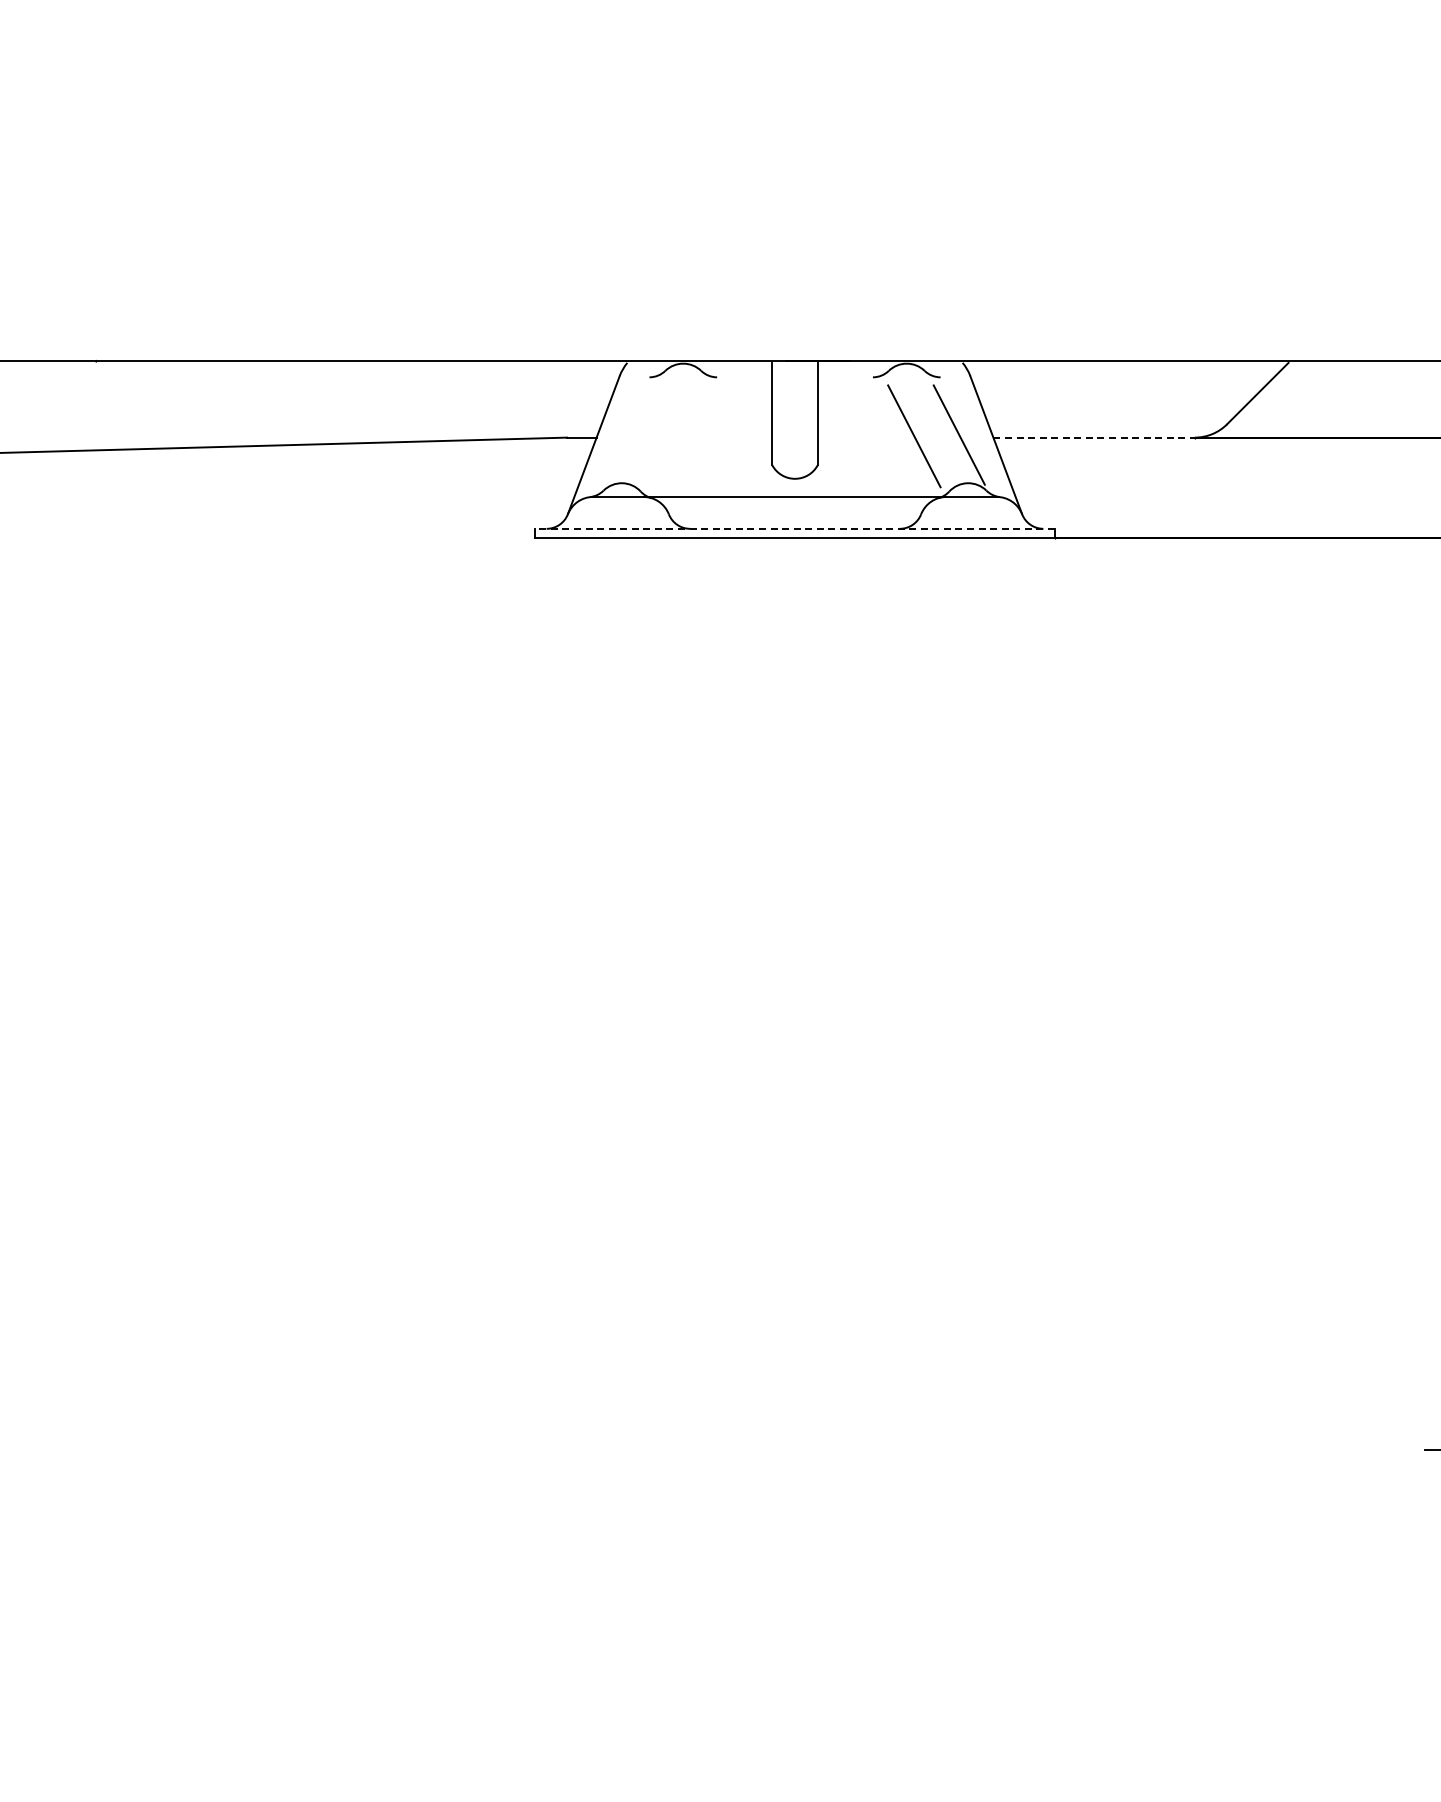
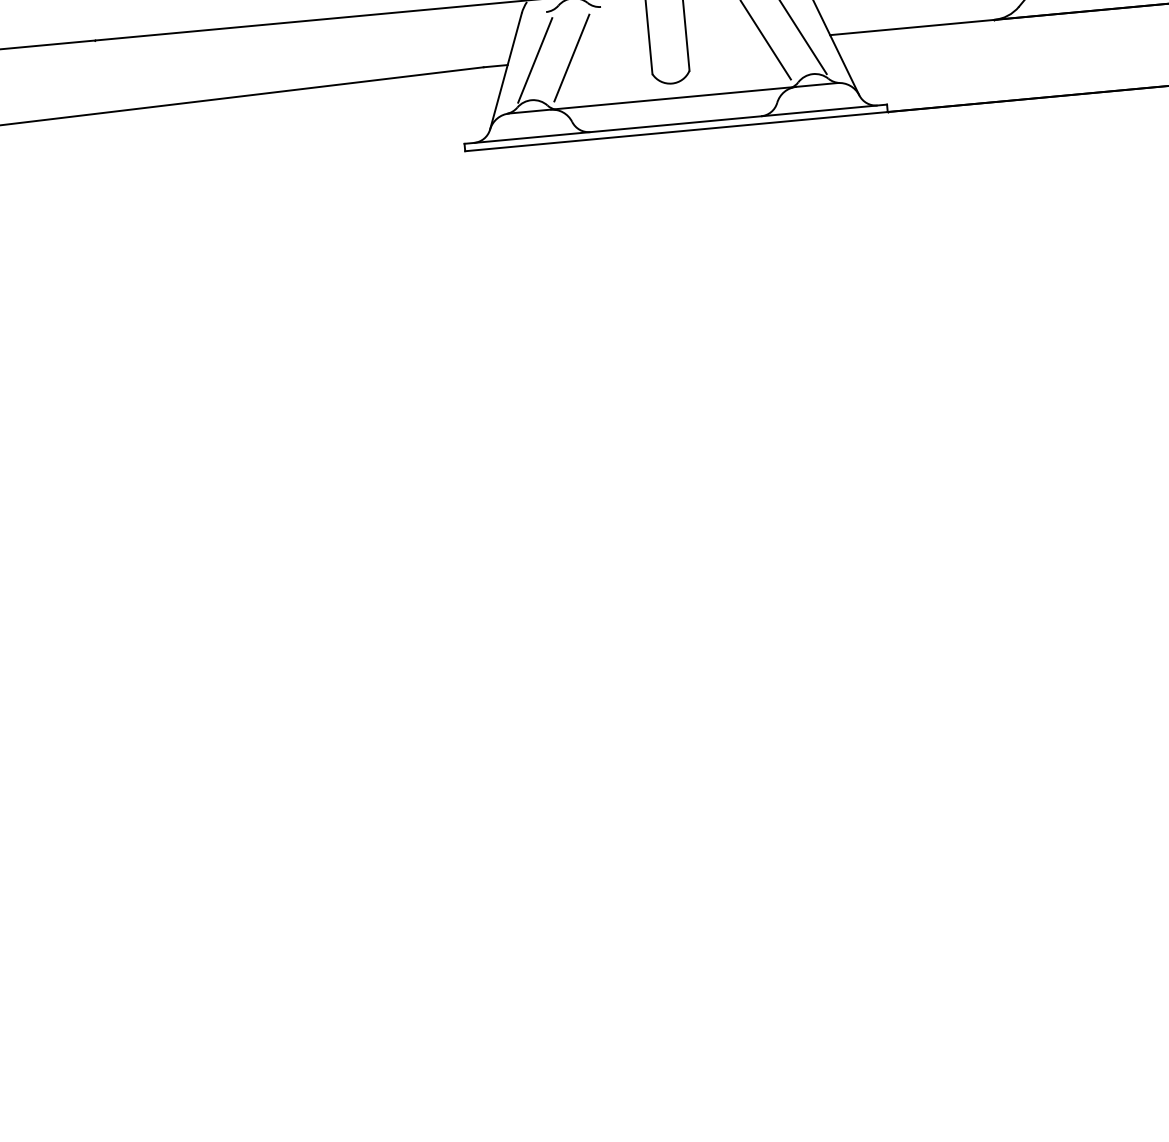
line: (630, 434) -> (534, 59), added
line: (675, 436) -> (571, 58), added
line: (1094, 437) -> (912, 27), dashed -> solid
line: (795, 528) -> (676, 123), dashed -> solid

